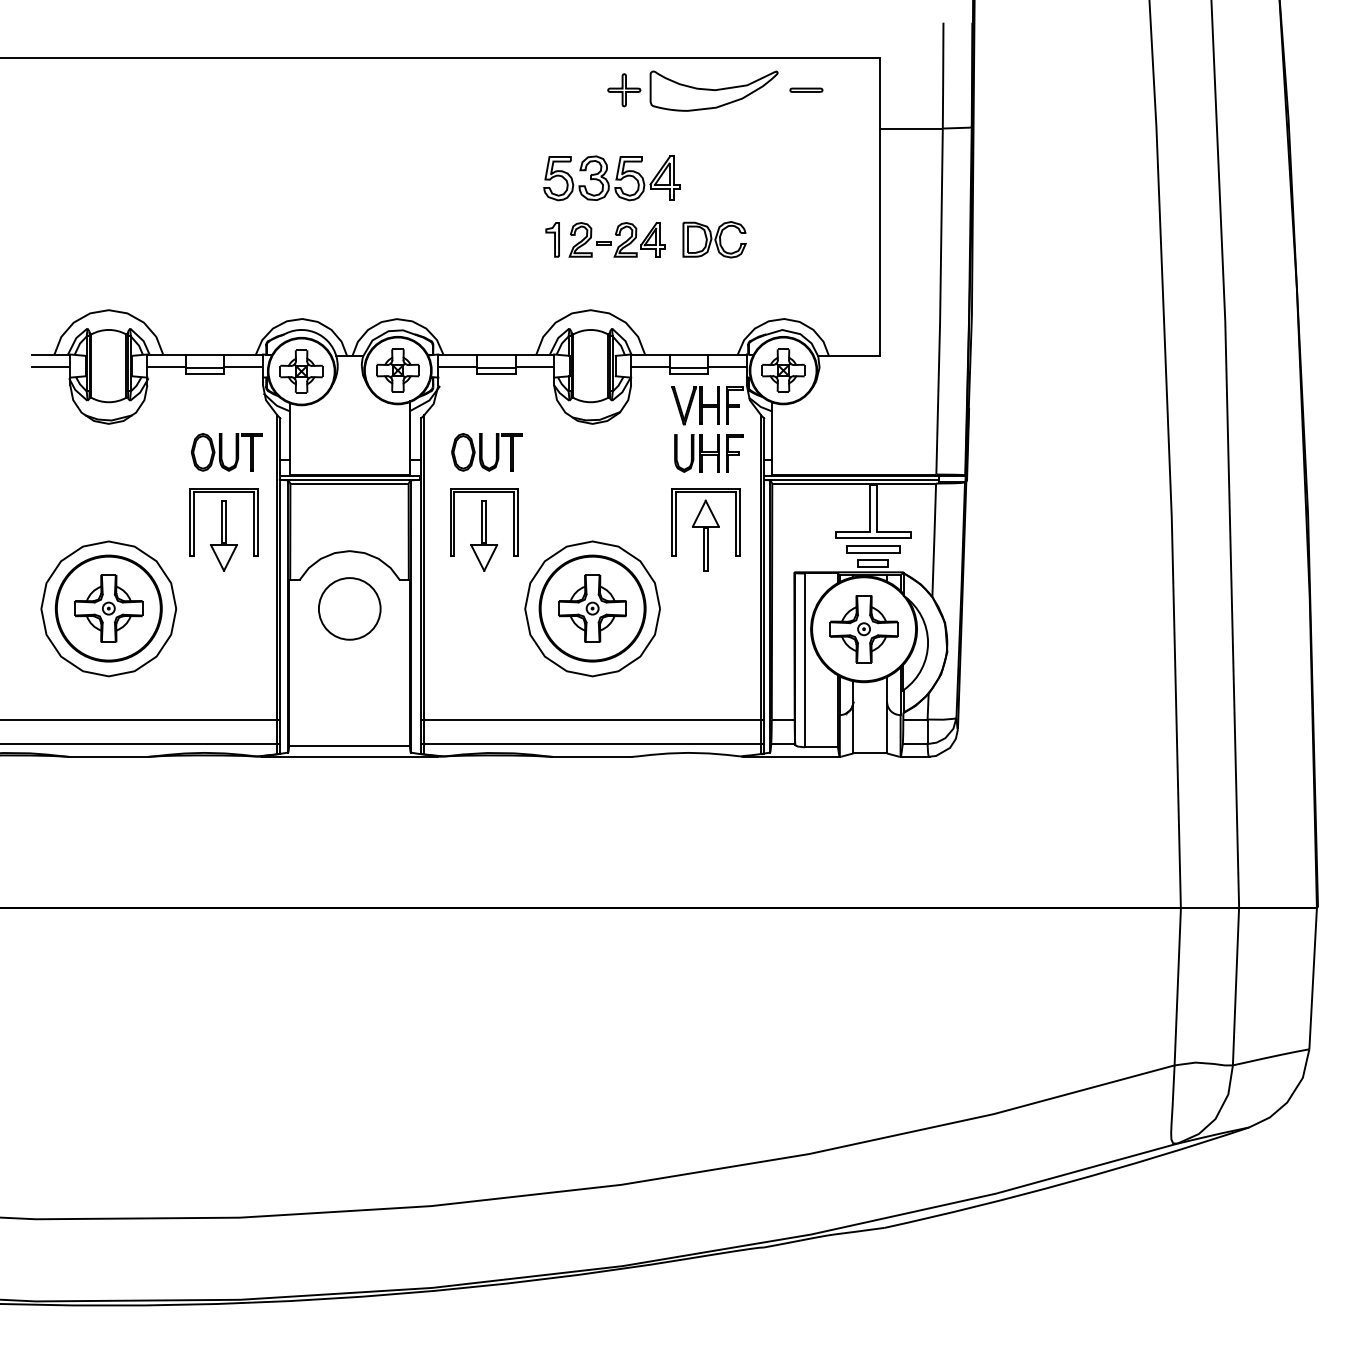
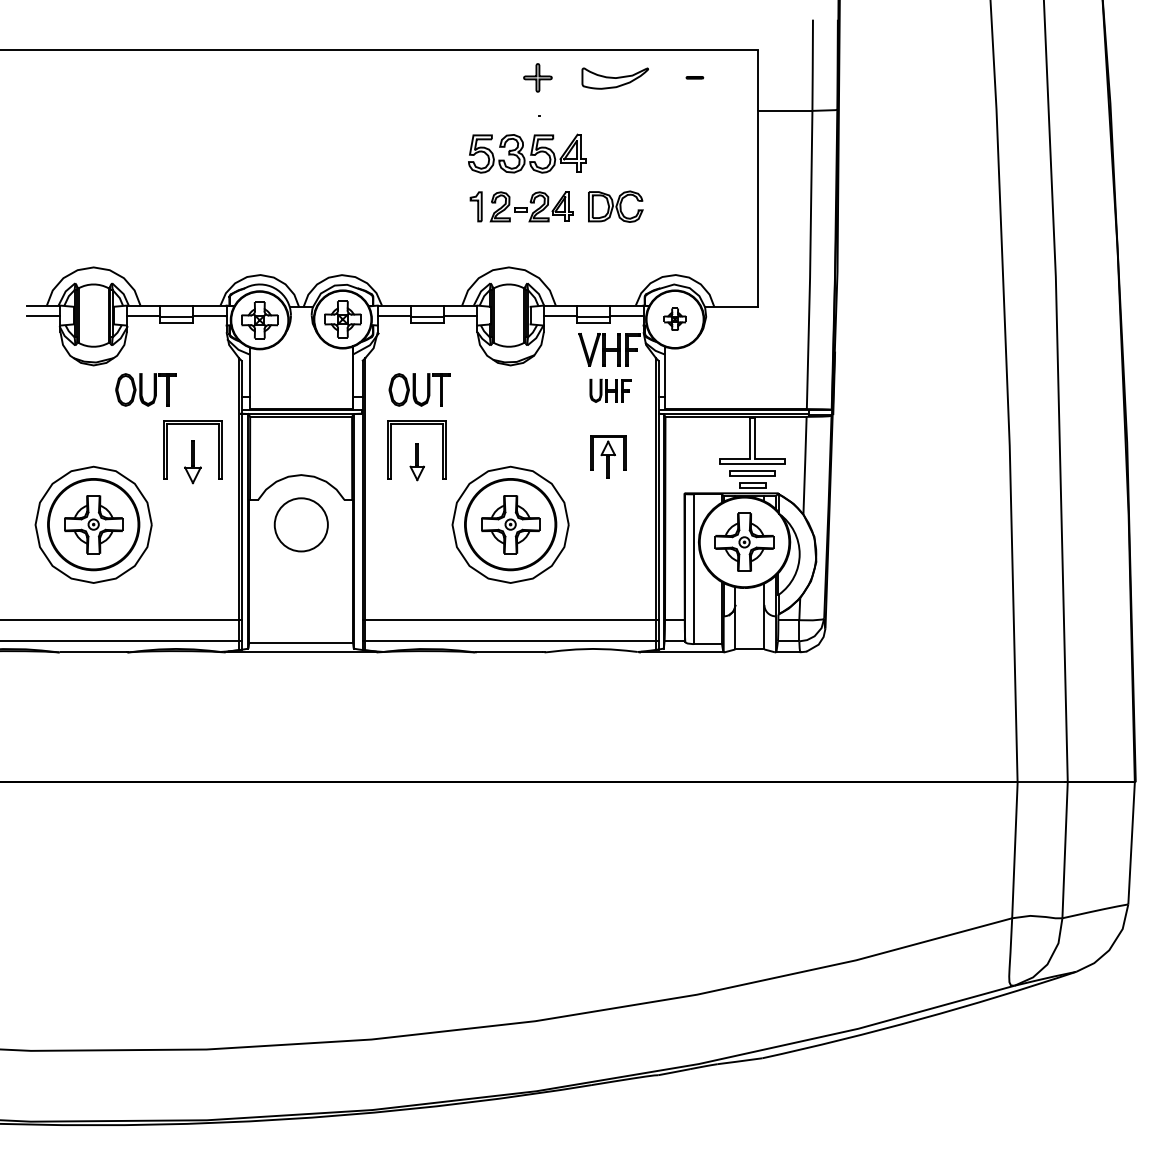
part: (806, 89) -> (694, 77), size x0.6
part: (713, 90) -> (614, 78), size x0.6
part: (783, 370) -> (675, 319), size x0.6
part: (226, 452) -> (145, 390), moved
part: (708, 453) -> (610, 390), size x0.7
part: (705, 529) -> (607, 456), size x0.6
part: (223, 535) -> (192, 461), size x0.7
part: (484, 535) -> (417, 461), size x0.6

